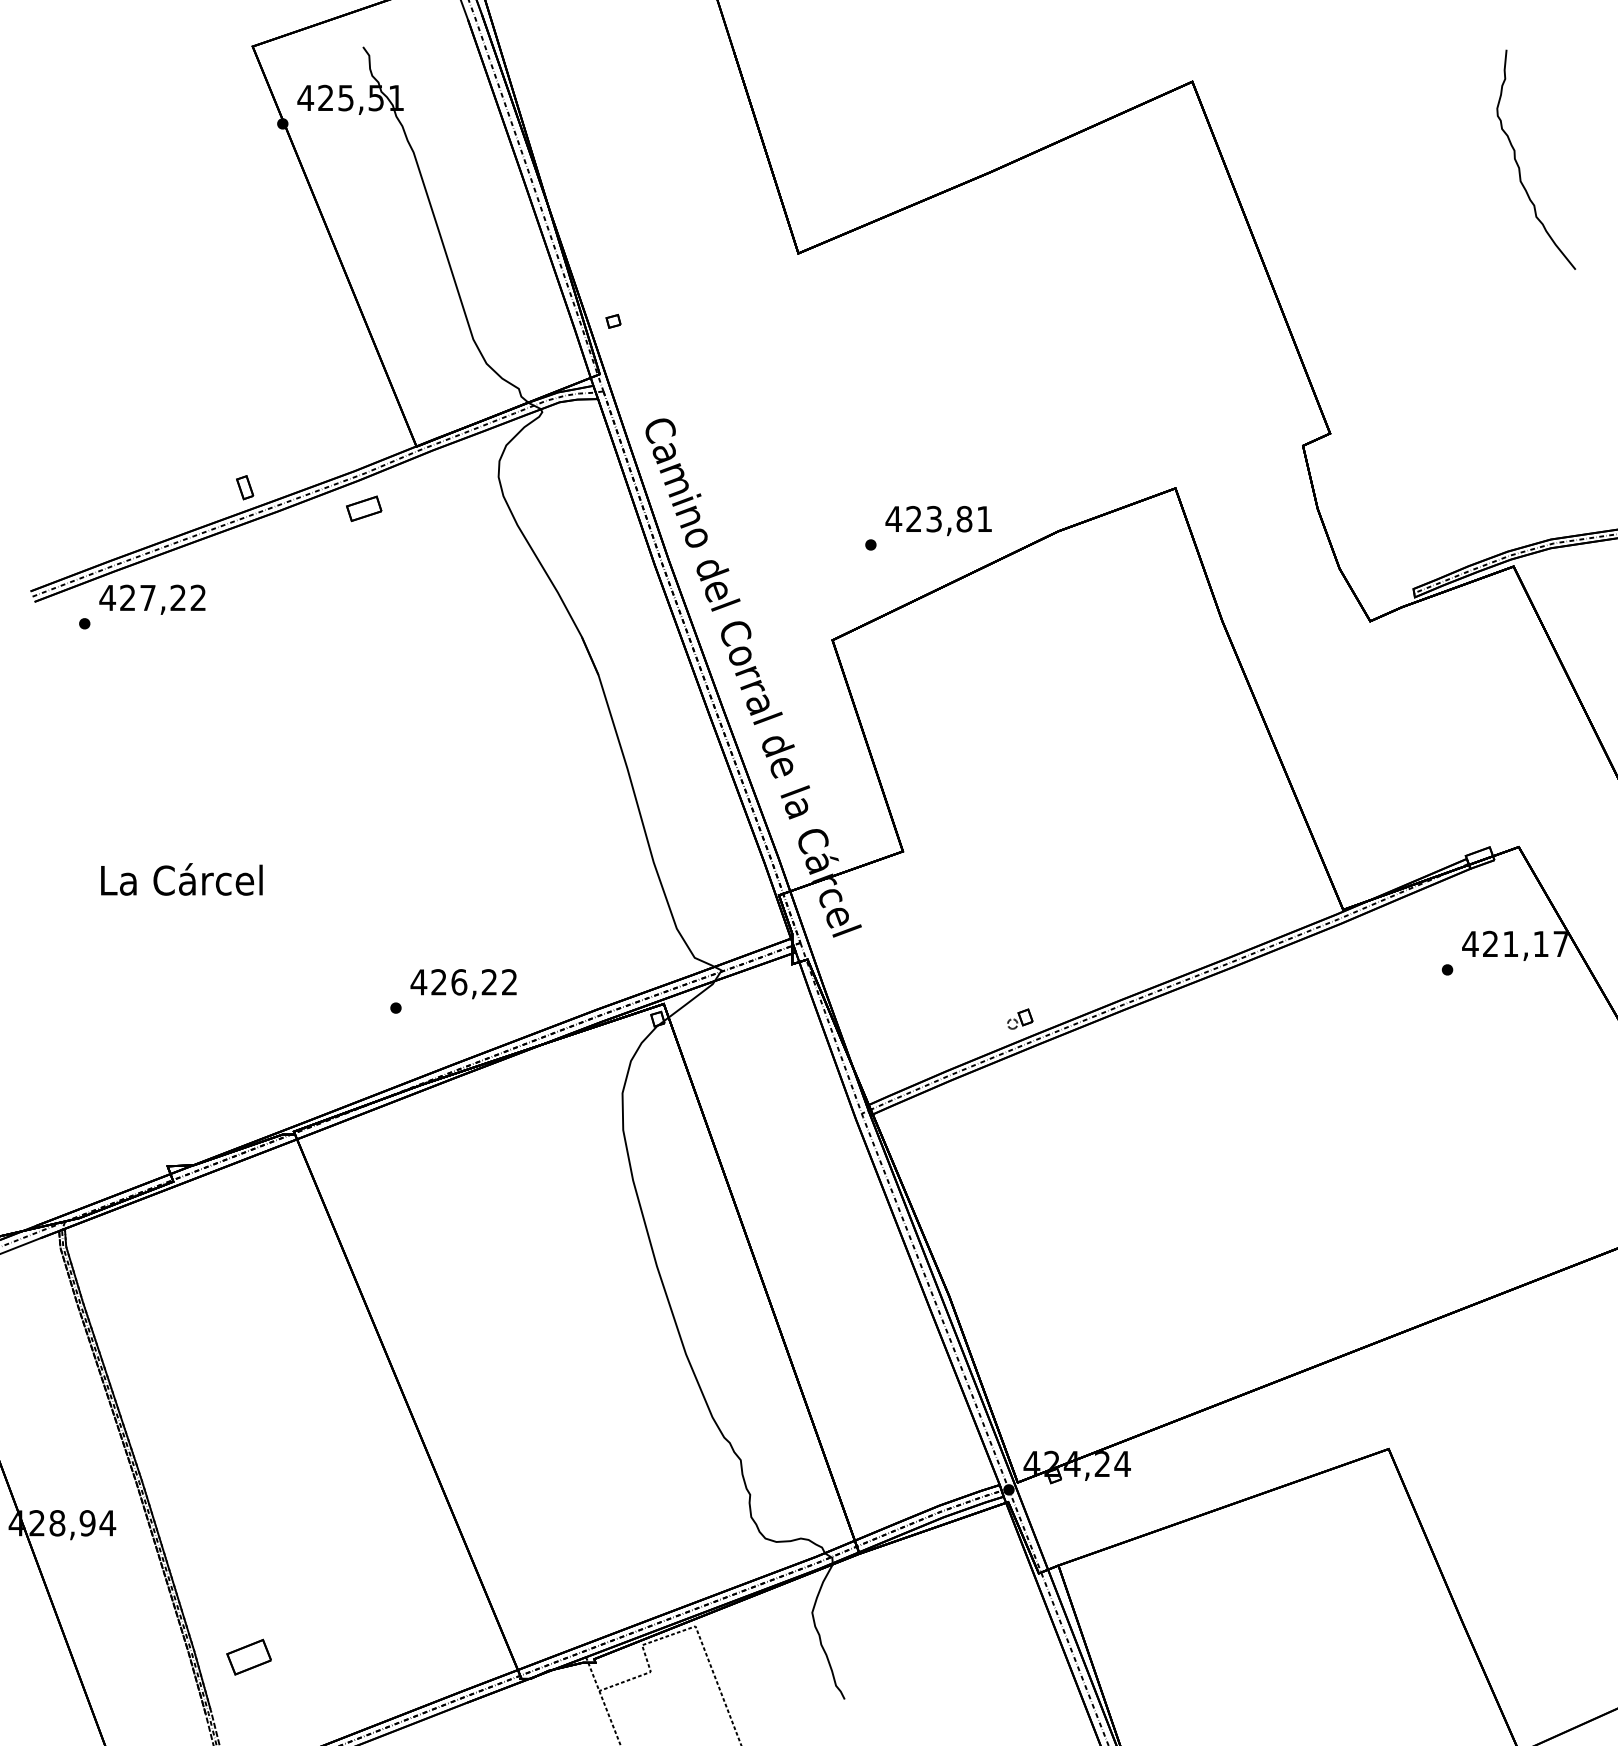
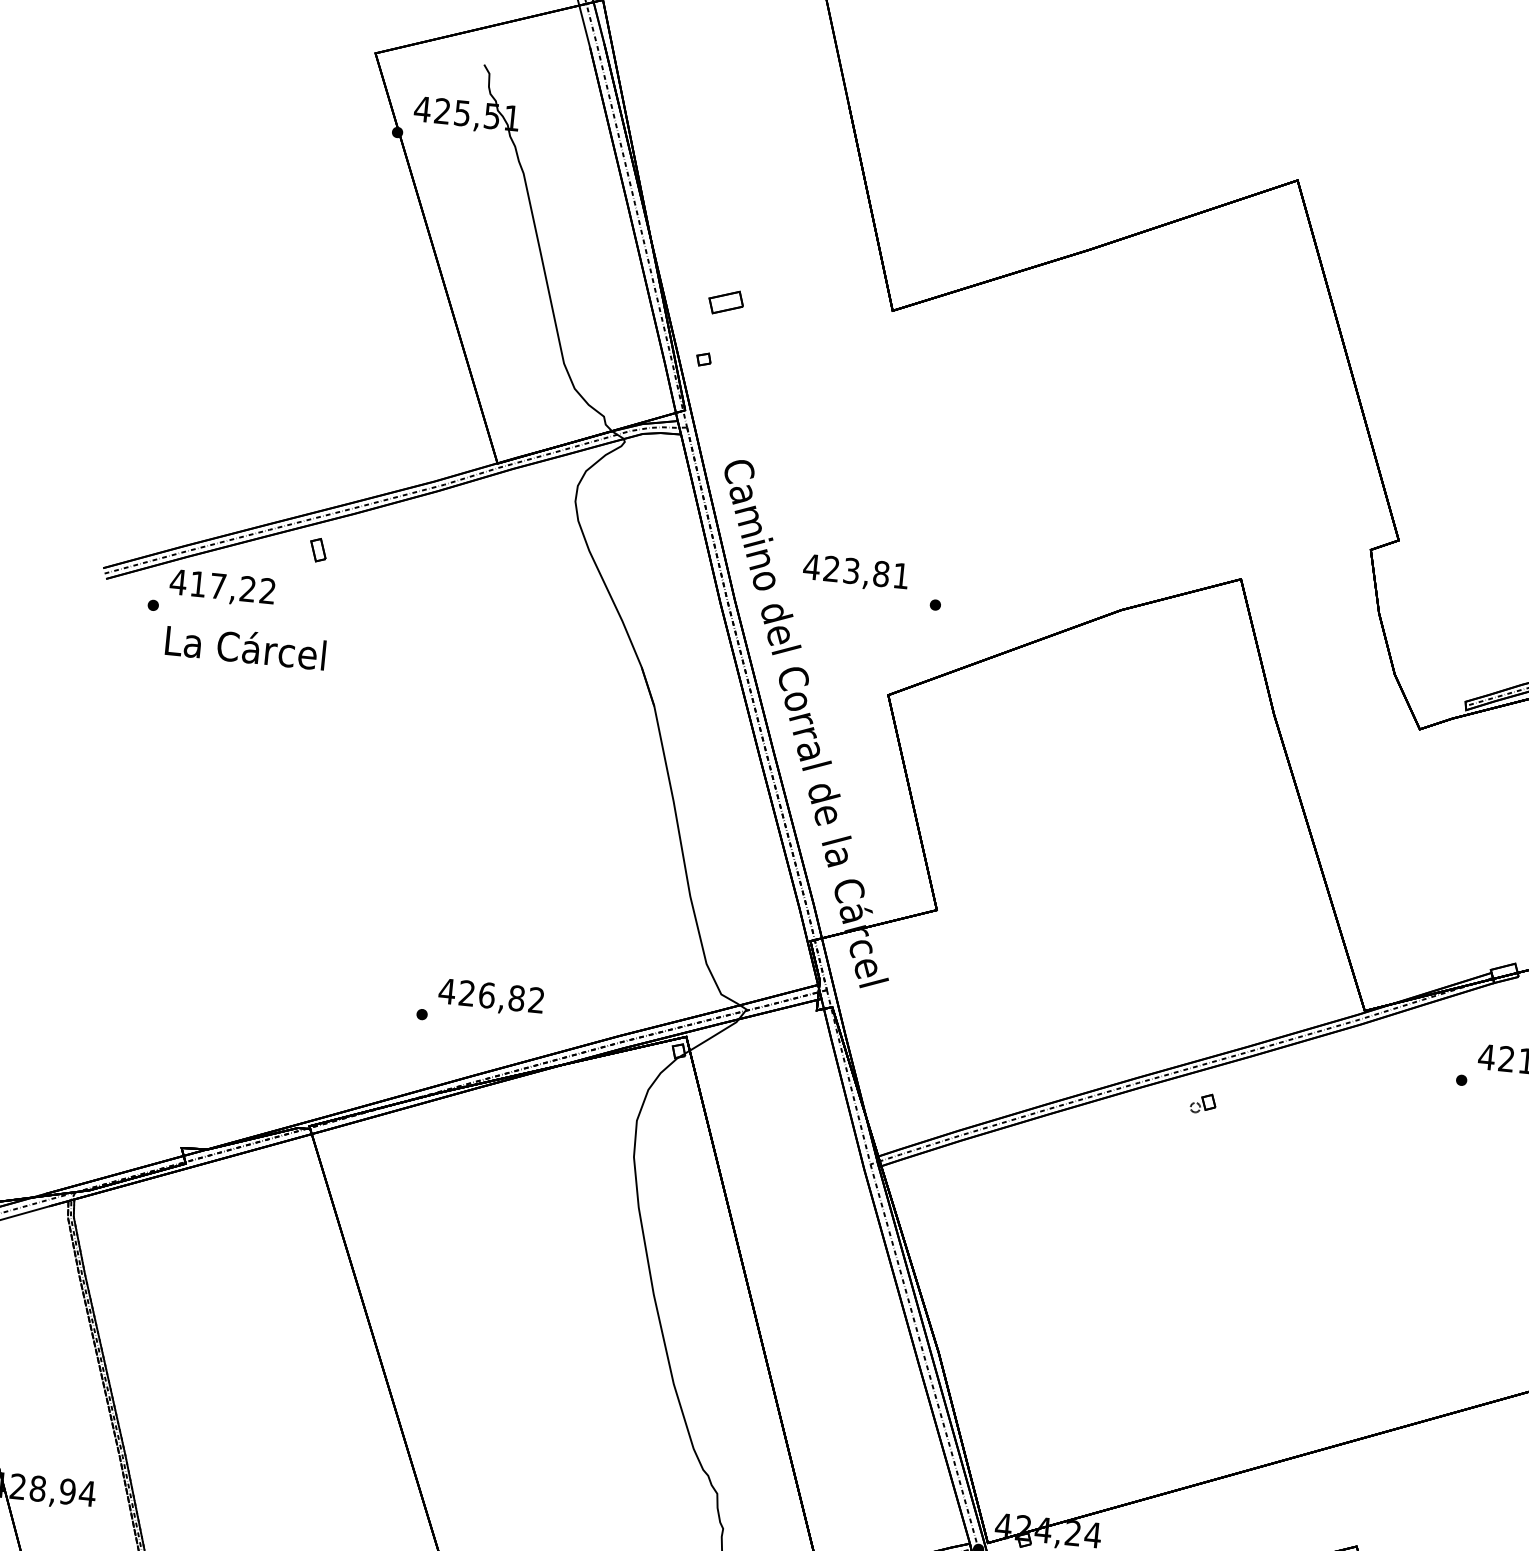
part: (245, 487) -> (318, 550), moved
part: (364, 508) -> (726, 302), moved
text: (938, 521) -> (855, 573), moved
text: (127, 597) -> (198, 583), 427,22 -> 417,22
text: (181, 879) -> (245, 647), moved
text: (489, 982) -> (516, 998), 426,22 -> 426,82
part: (1020, 1018) -> (1203, 1102), moved

